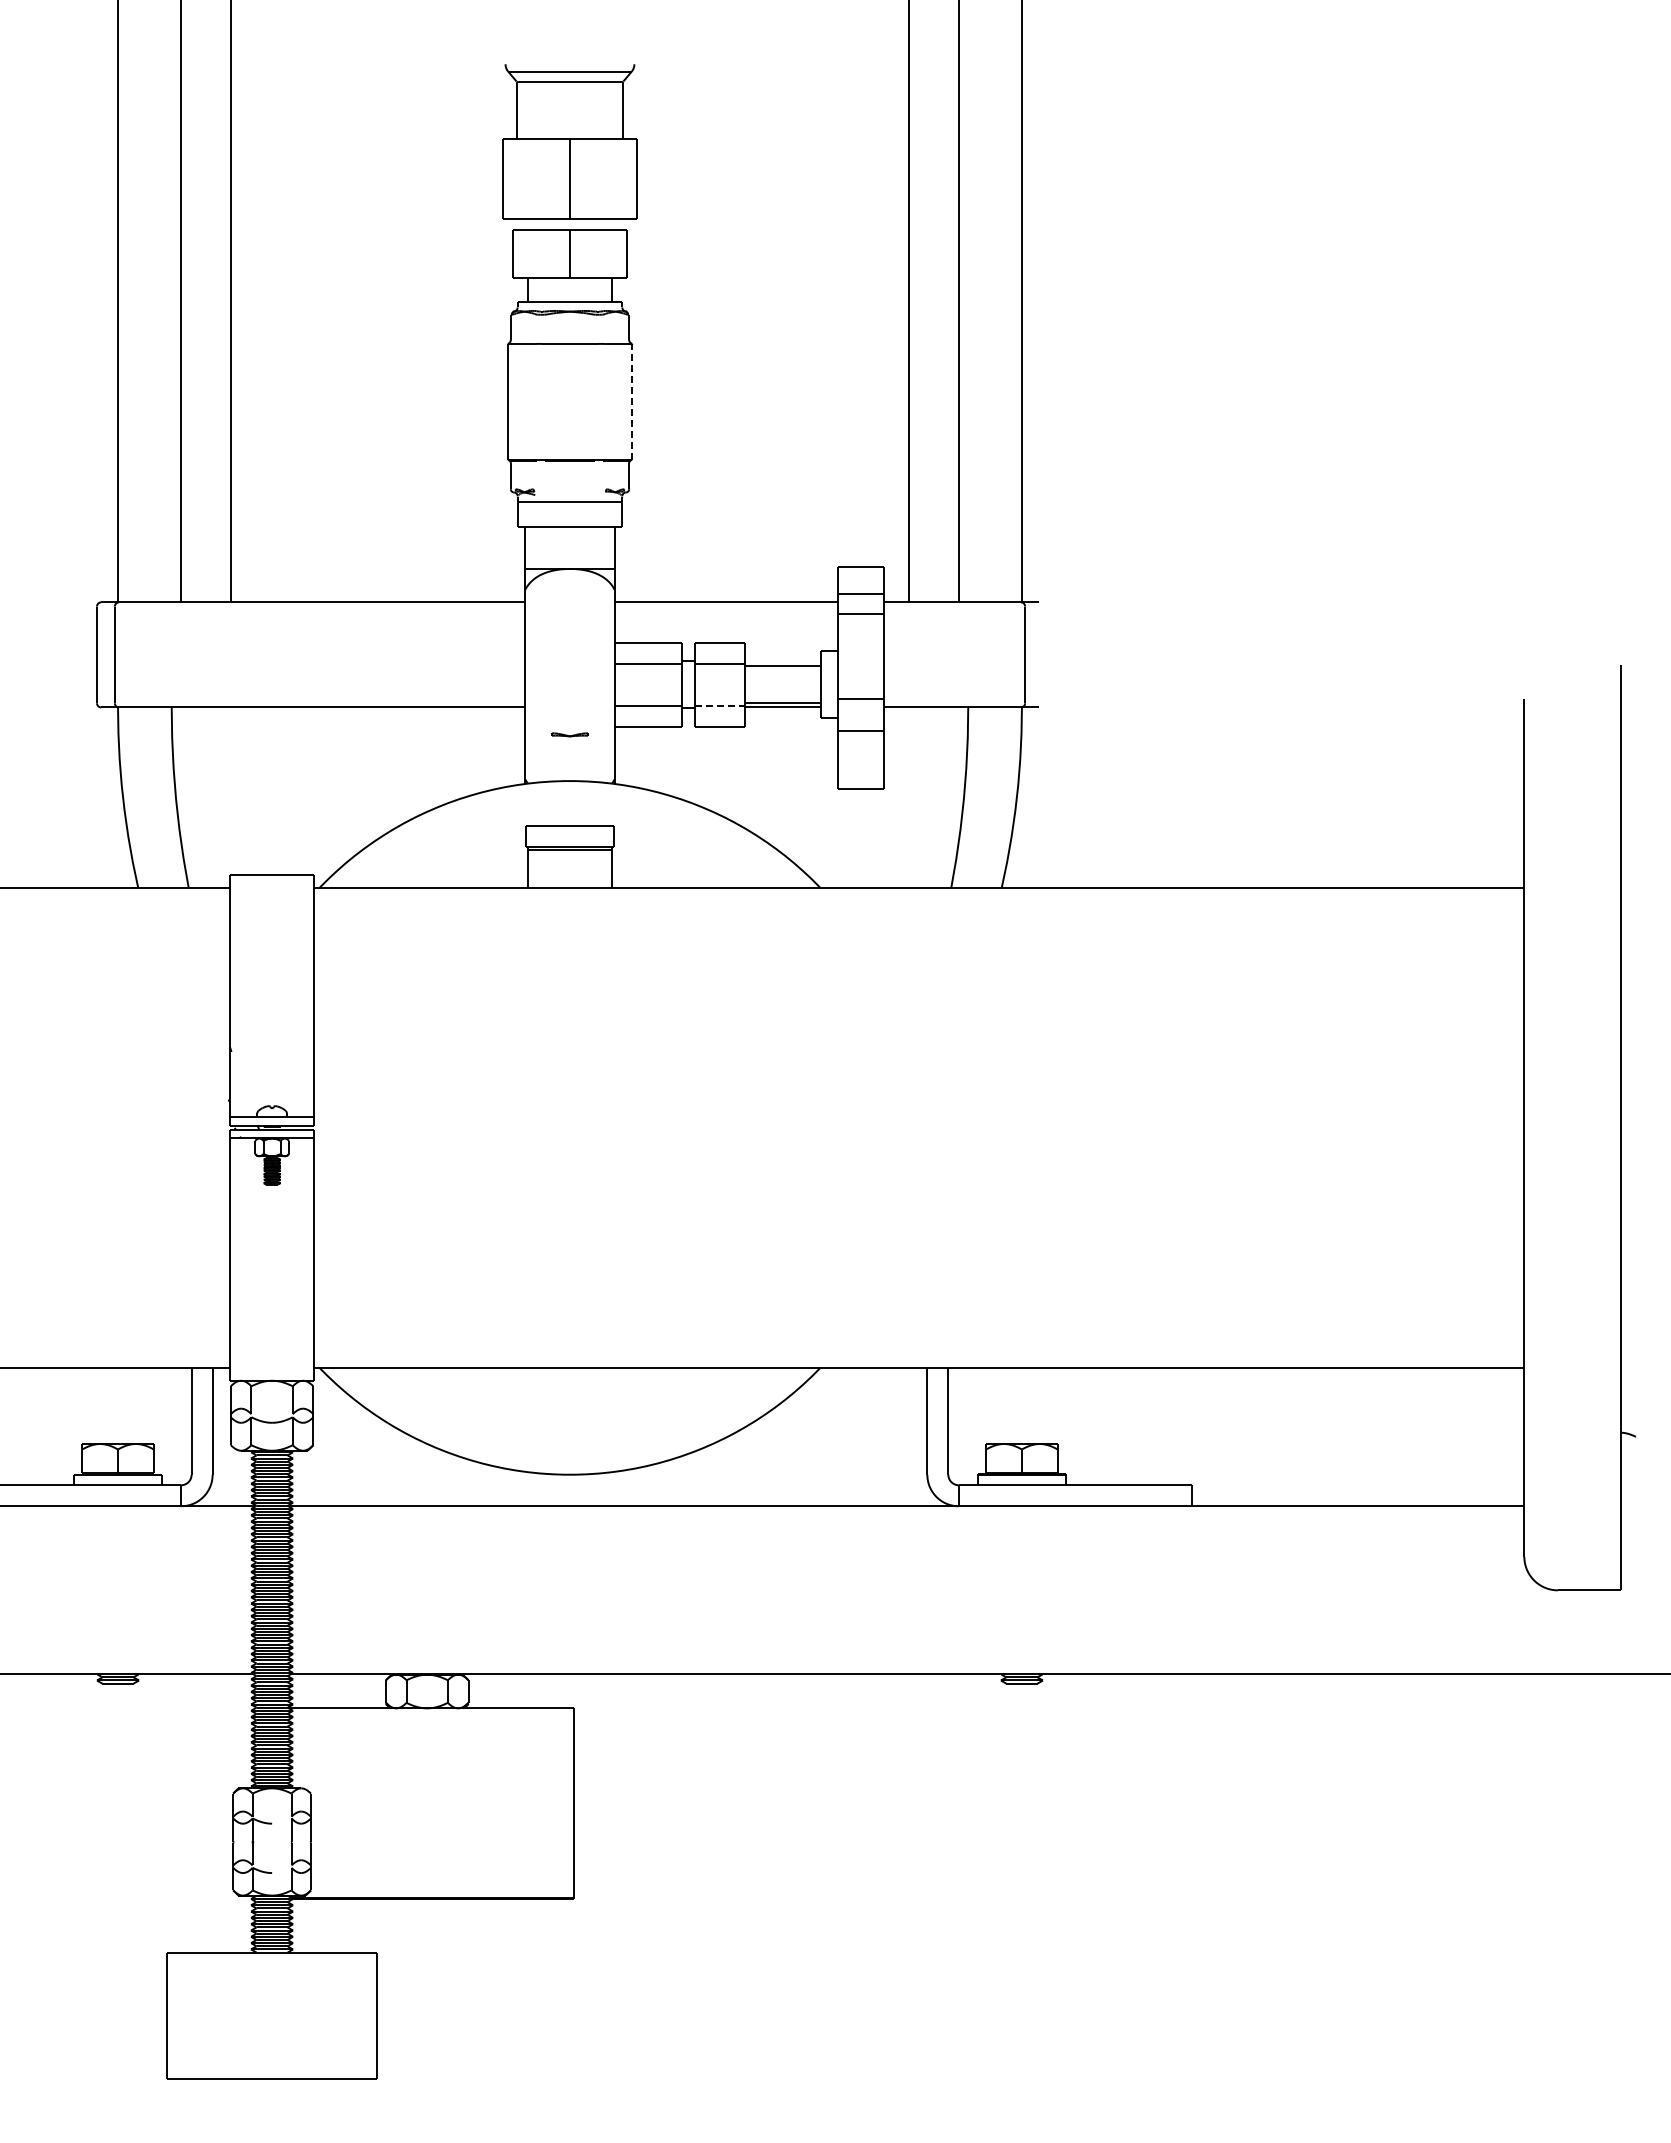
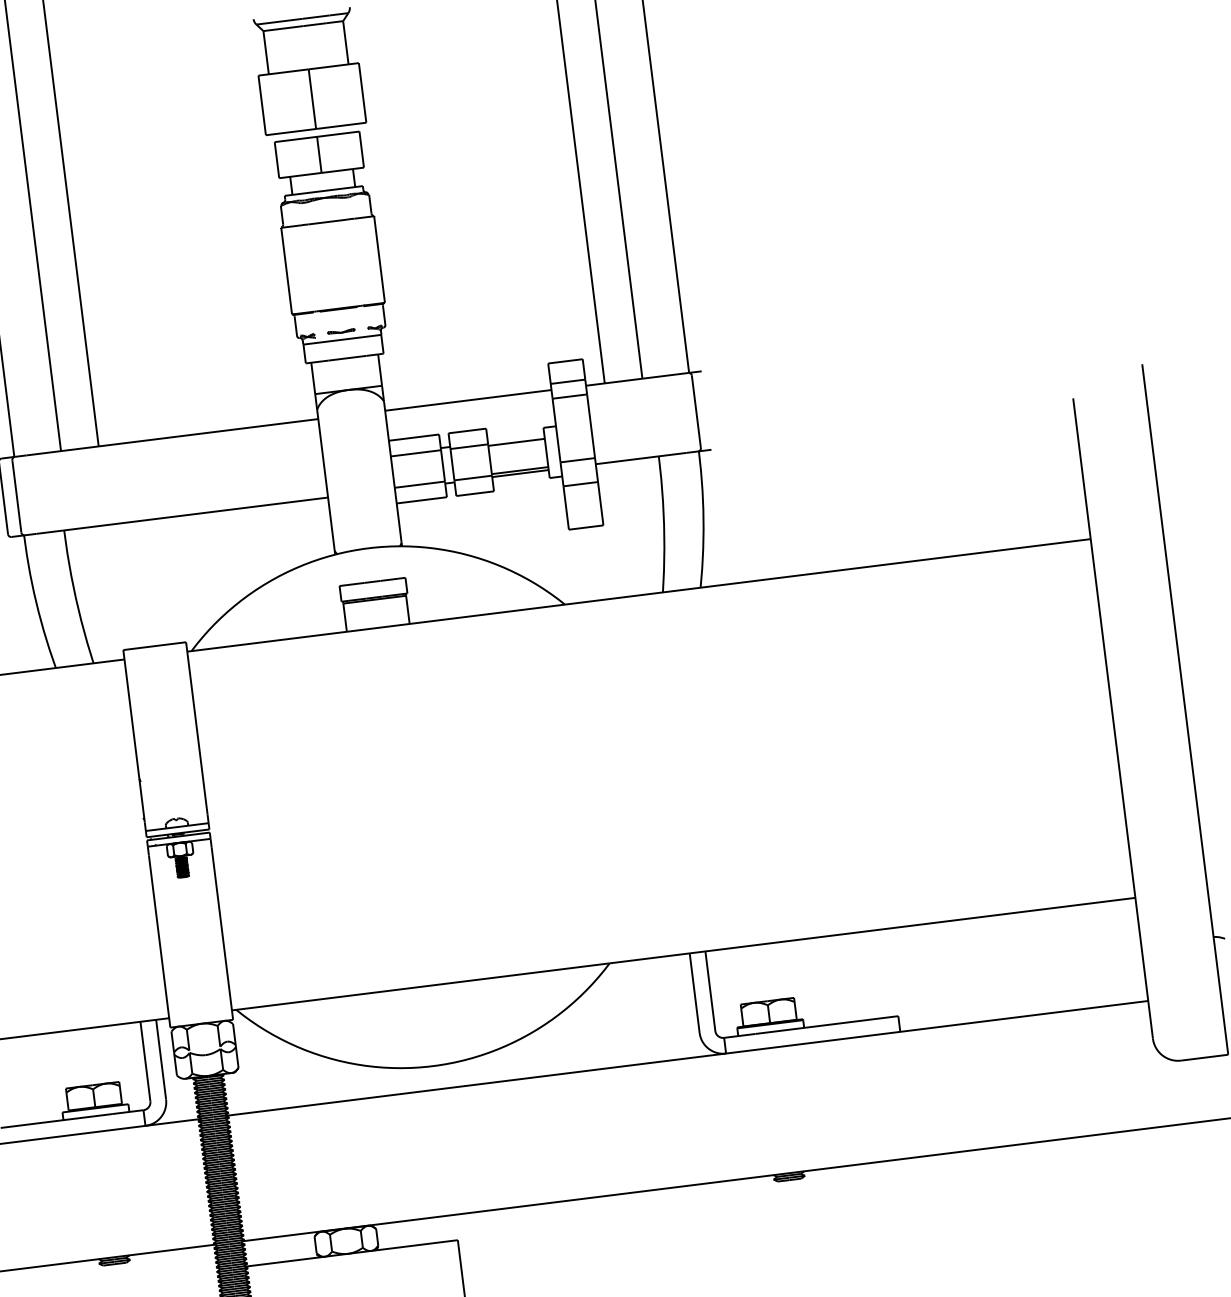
line: (632, 401) -> (379, 259), dashed -> solid
line: (720, 705) -> (473, 477), dashed -> solid
part: (569, 734) -> (340, 331), moved

